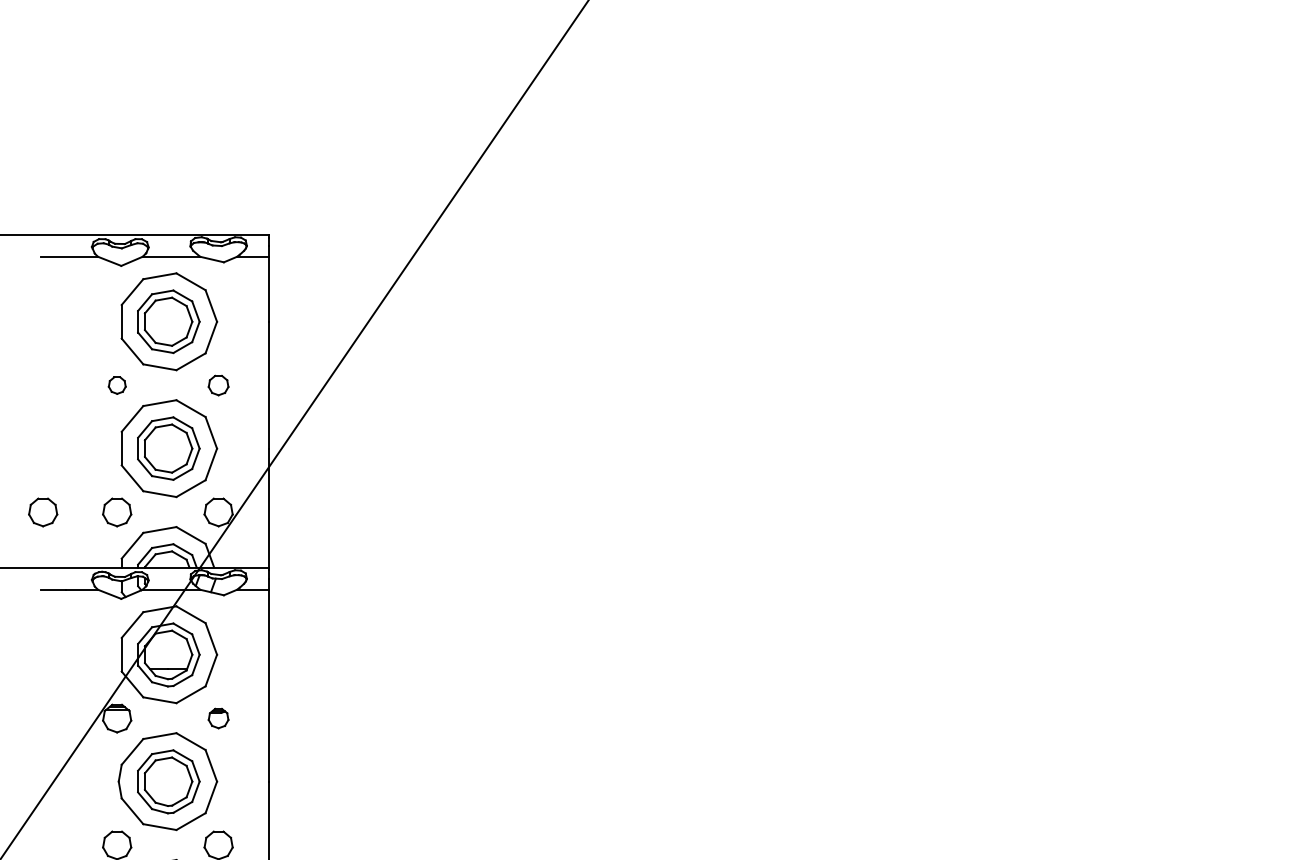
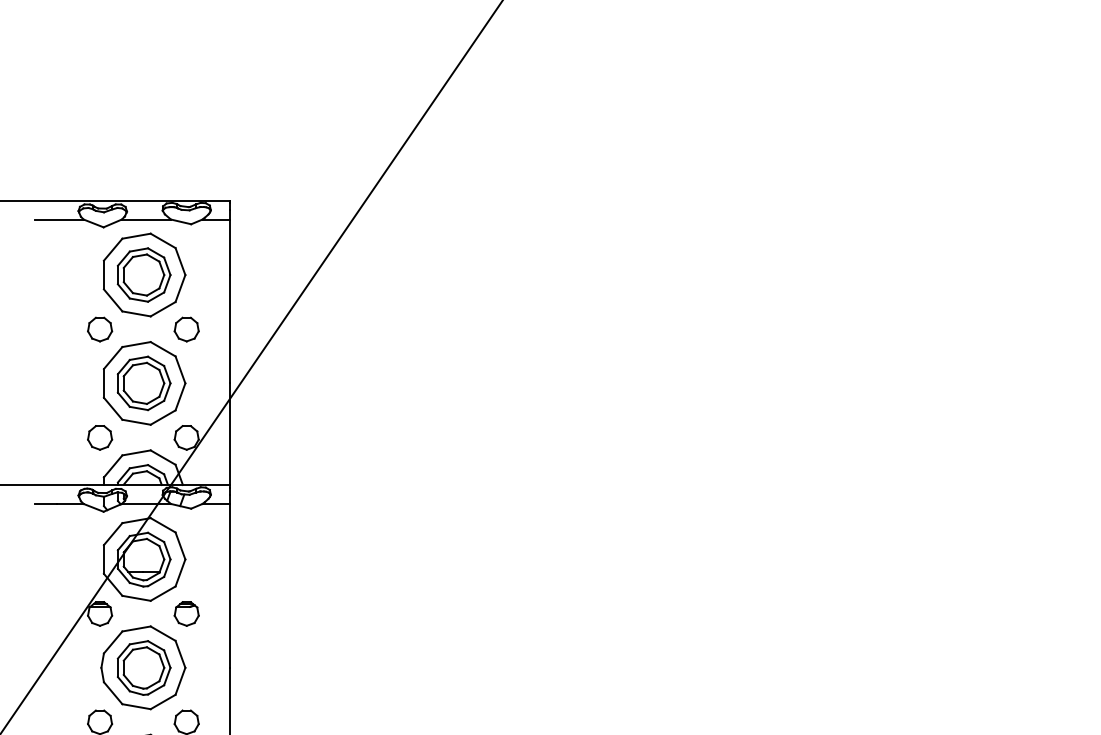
part: (117, 385) -> (100, 329), size x1.67
part: (218, 385) -> (186, 329), size x1.43
part: (43, 512) -> (37, 437), removed
part: (218, 718) -> (186, 613), size x1.43

